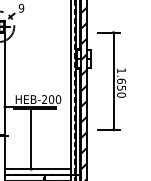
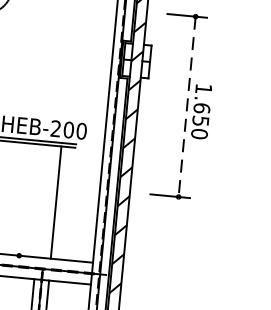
line: (113, 81) -> (186, 107), solid -> dashed
line: (31, 138) -> (56, 201), moved

